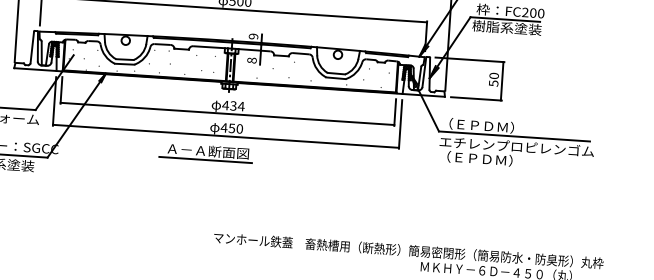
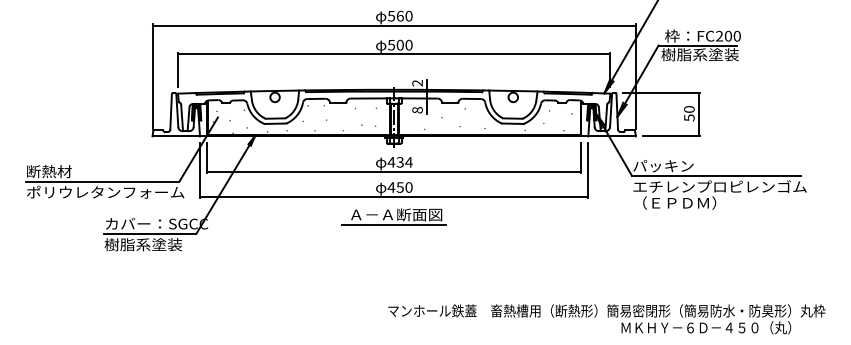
text: (253, 36) -> (417, 83), 9 -> 2
text: (477, 125) -> (674, 165), （ＥＰＤＭ） -> パッキン
part: (205, 152) -> (393, 216), moved

